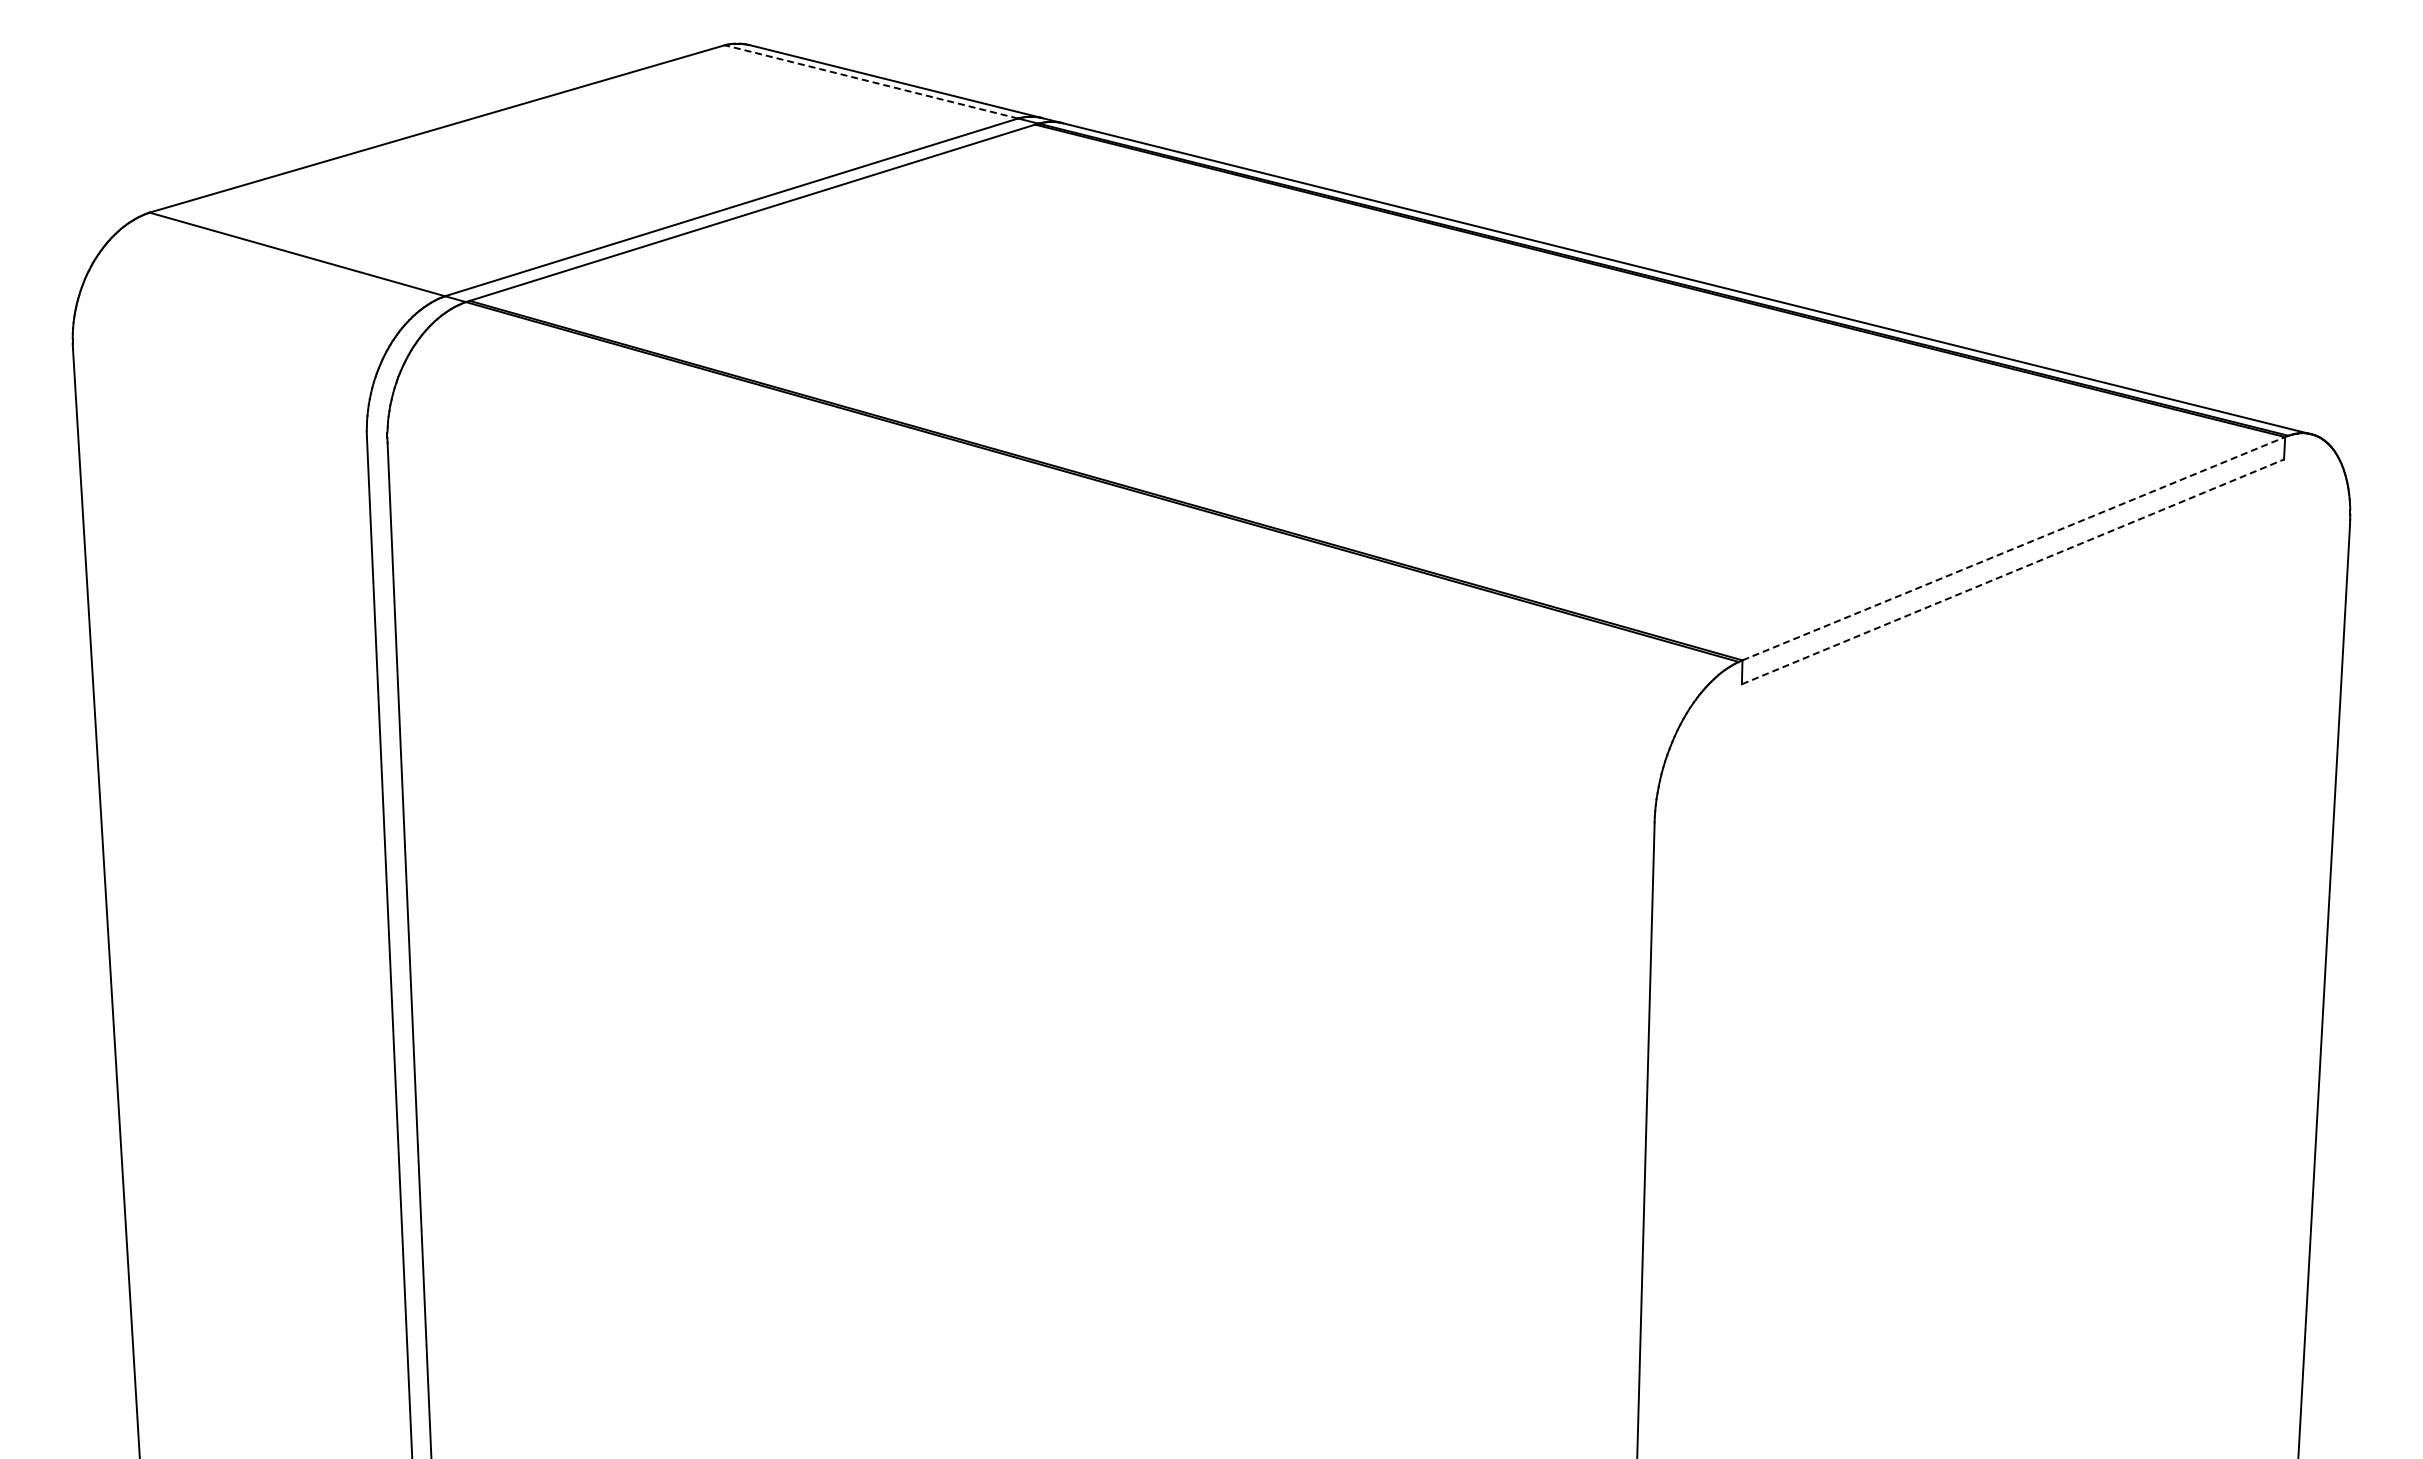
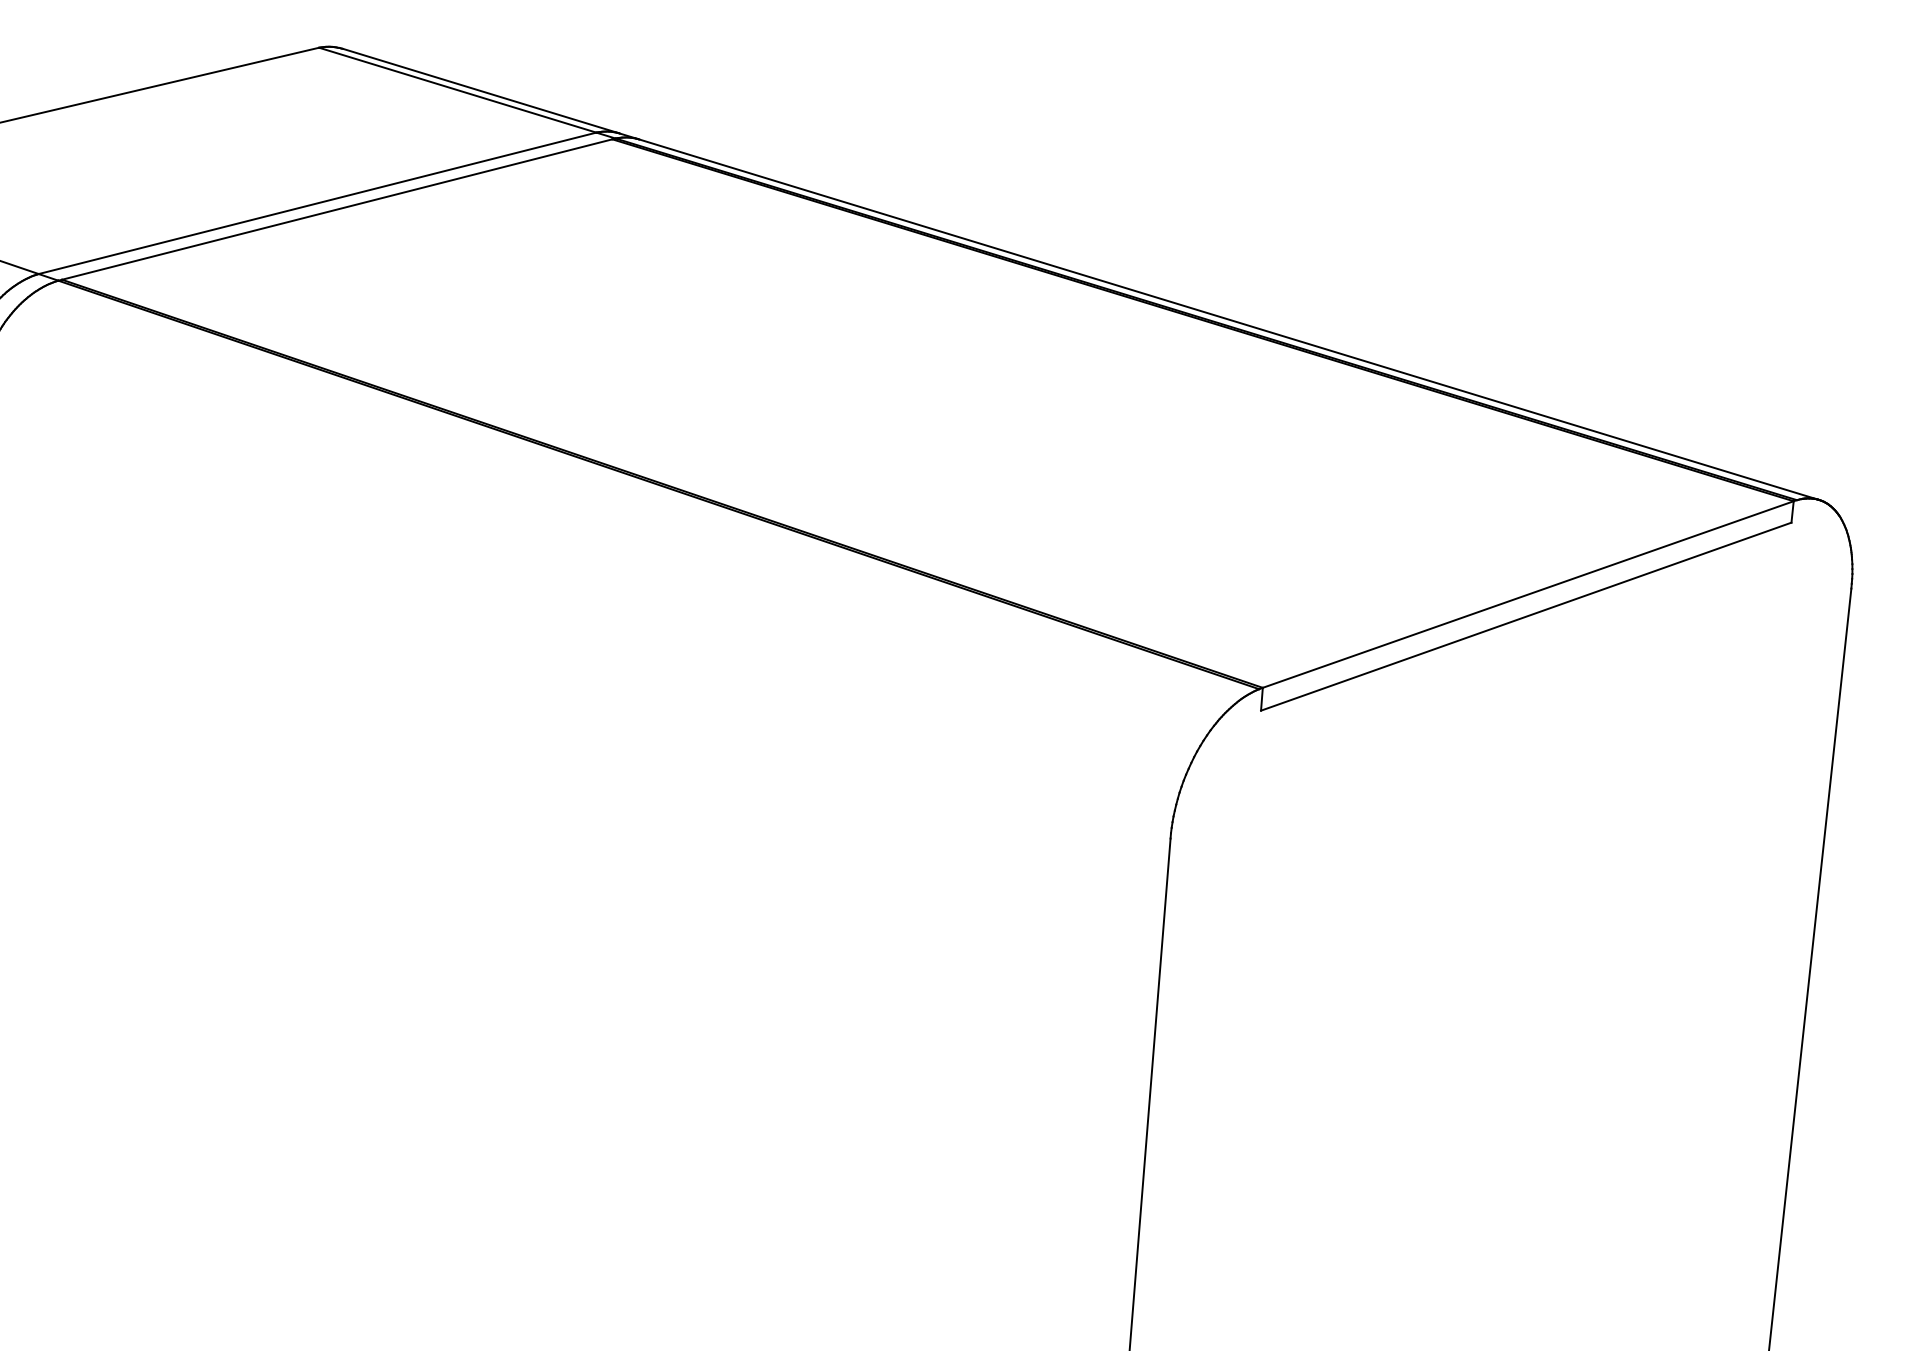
line: (870, 81) -> (456, 89), dashed -> solid
line: (2014, 548) -> (1528, 594), dashed -> solid
line: (2013, 571) -> (1526, 616), dashed -> solid

